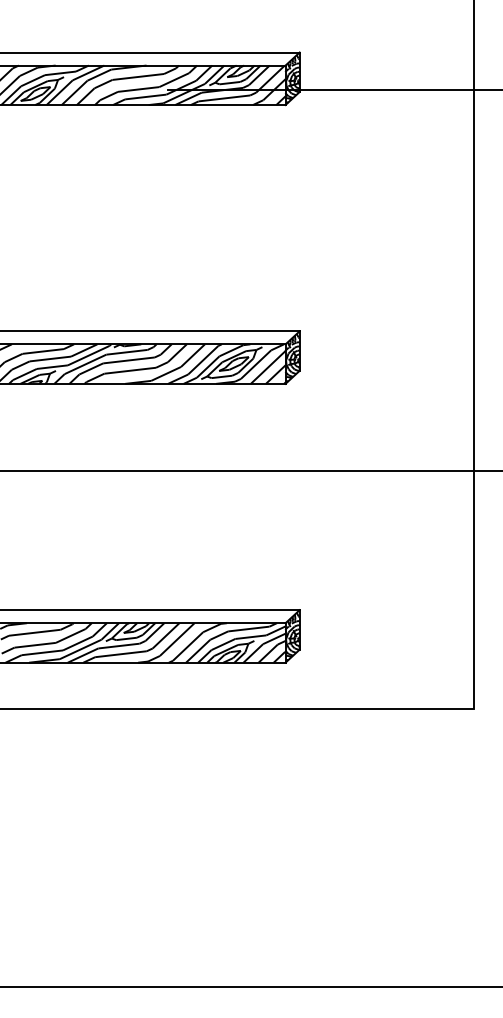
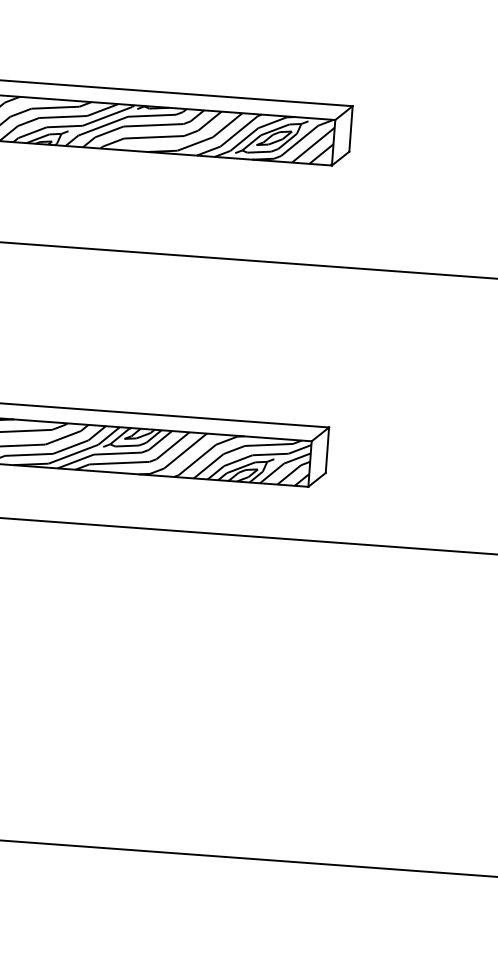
hatch: (292, 357) -> (342, 135), removed
hatch: (292, 636) -> (318, 457), removed

